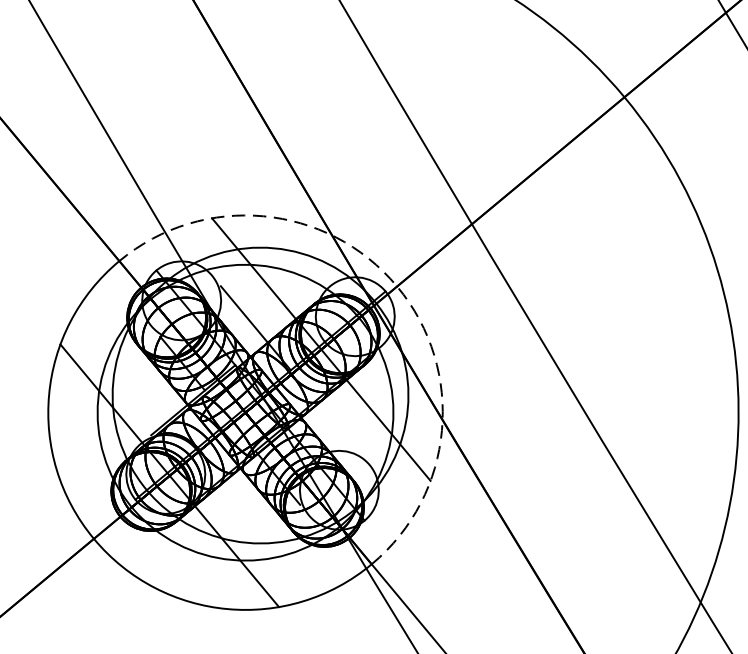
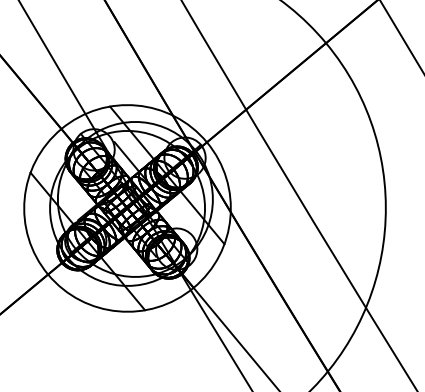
arc: (396, 286) -> (206, 142), dashed -> solid

